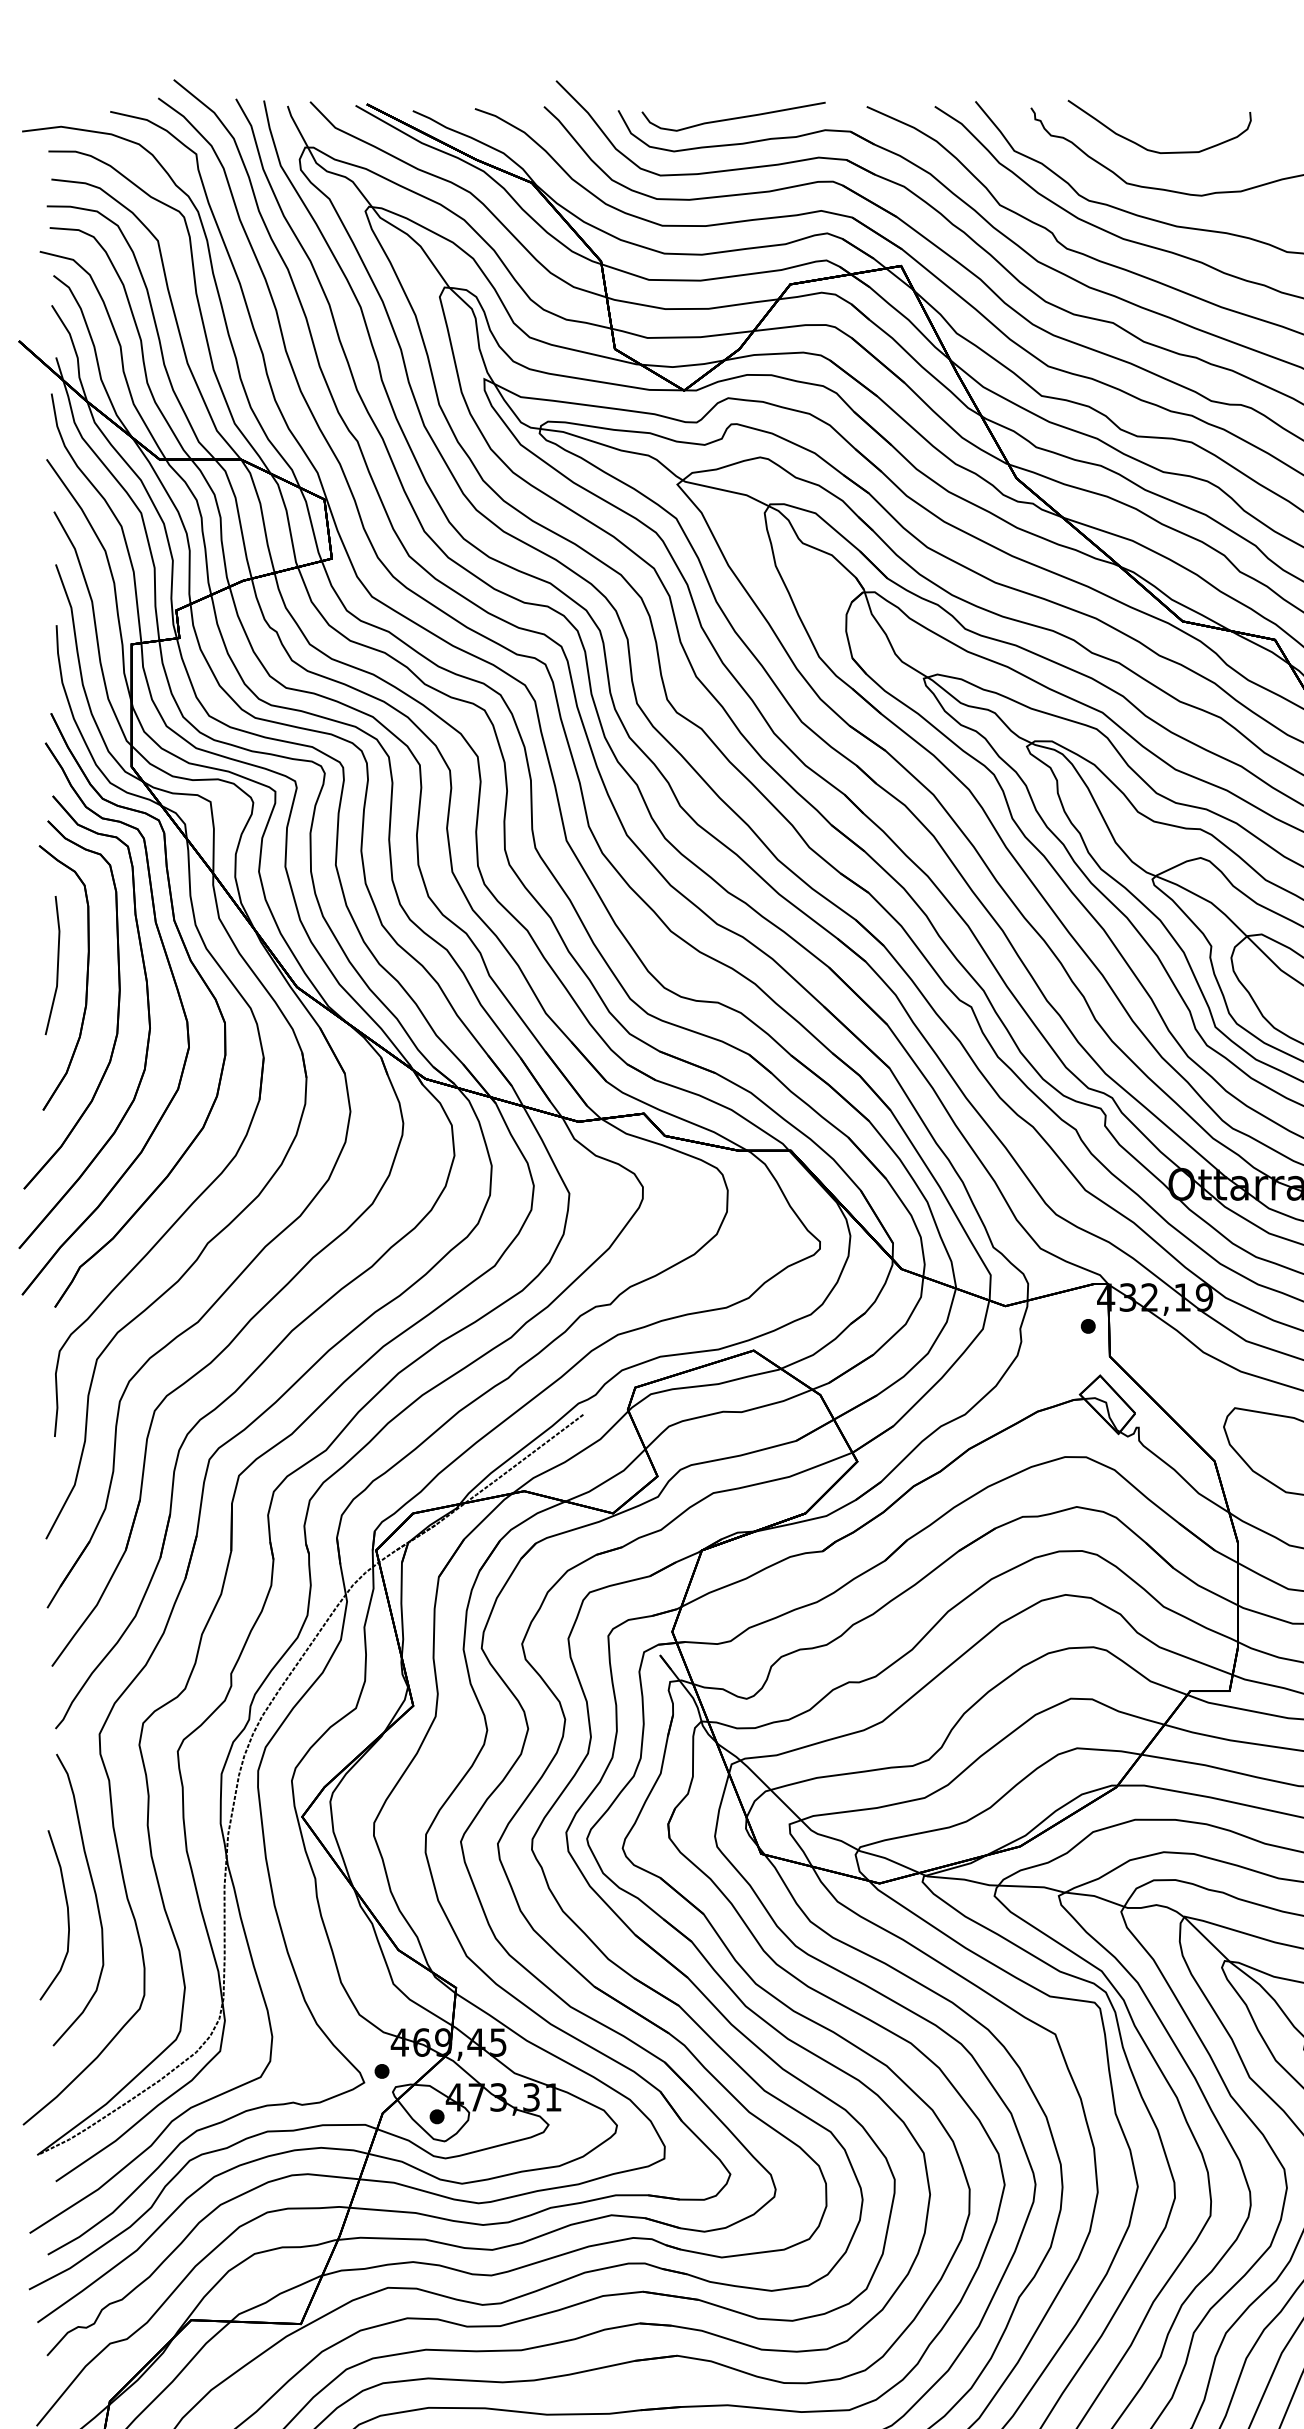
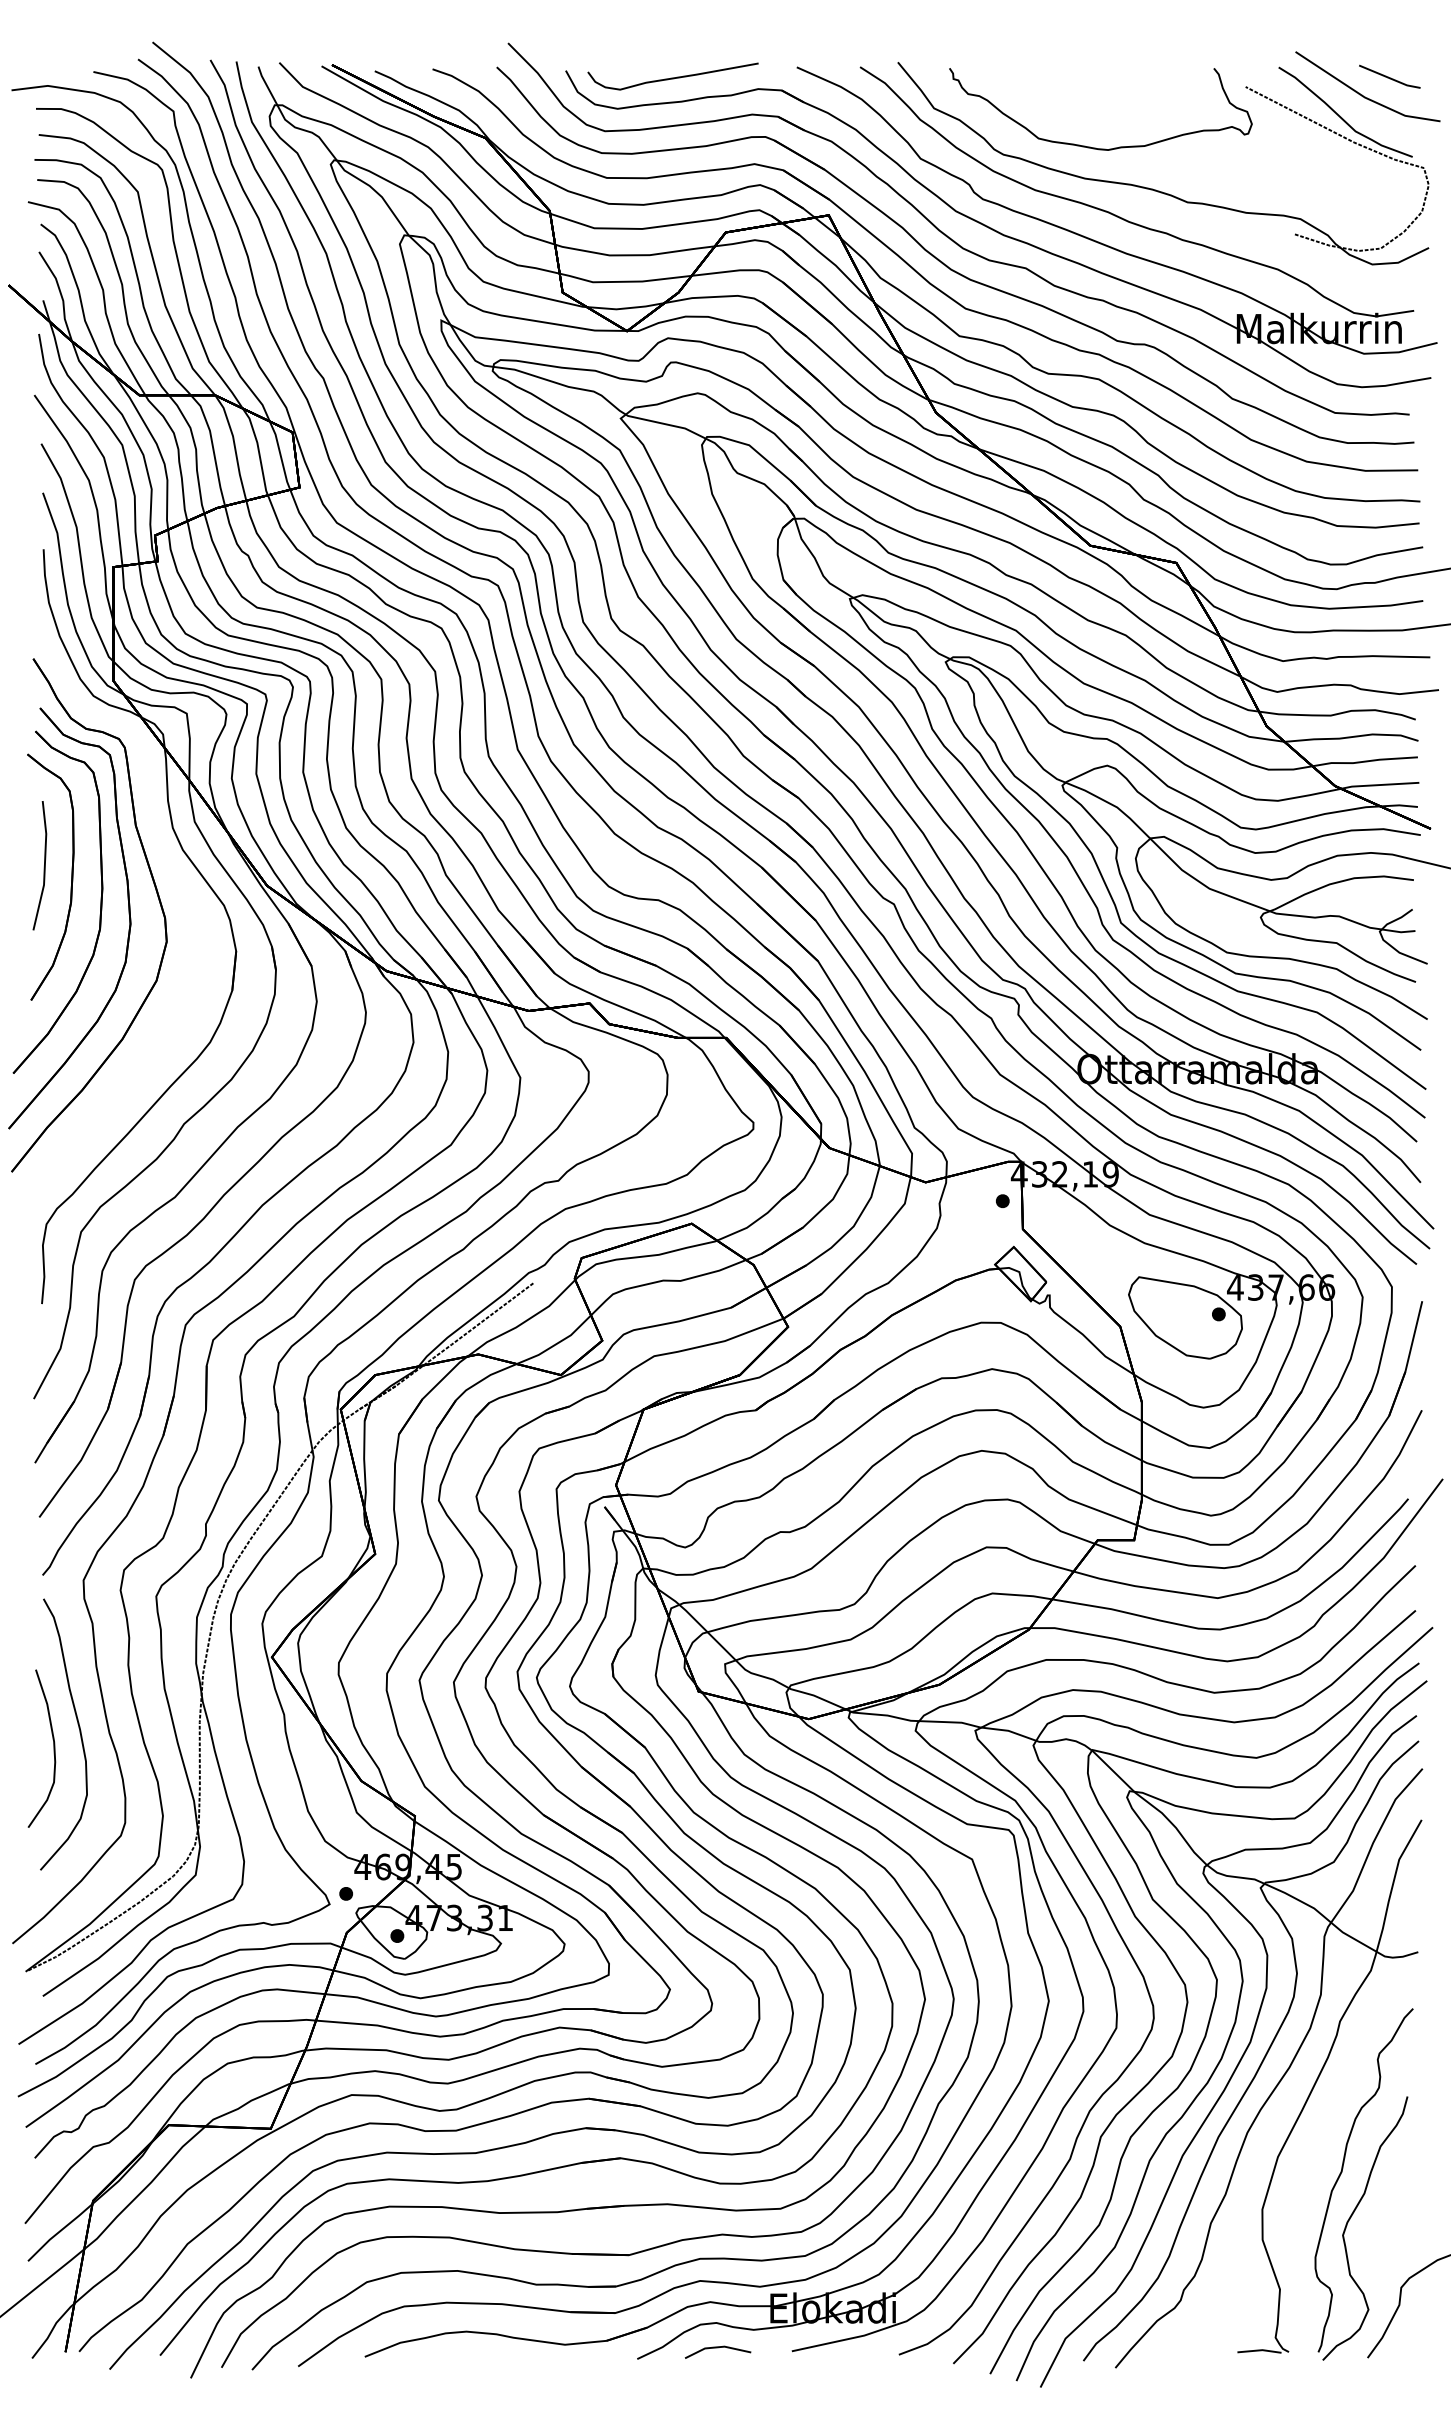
part: (1152, 150) -> (1062, 107), removed
part: (197, 973) -> (174, 873), removed

